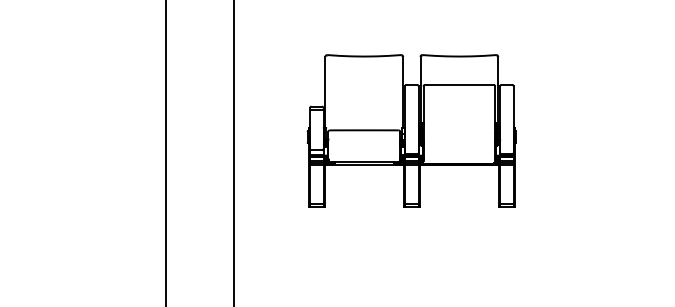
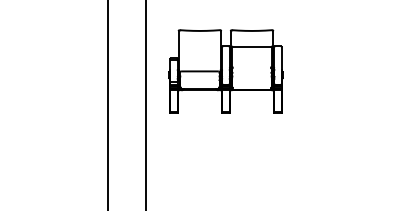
part: (410, 130) -> (225, 71), moved

